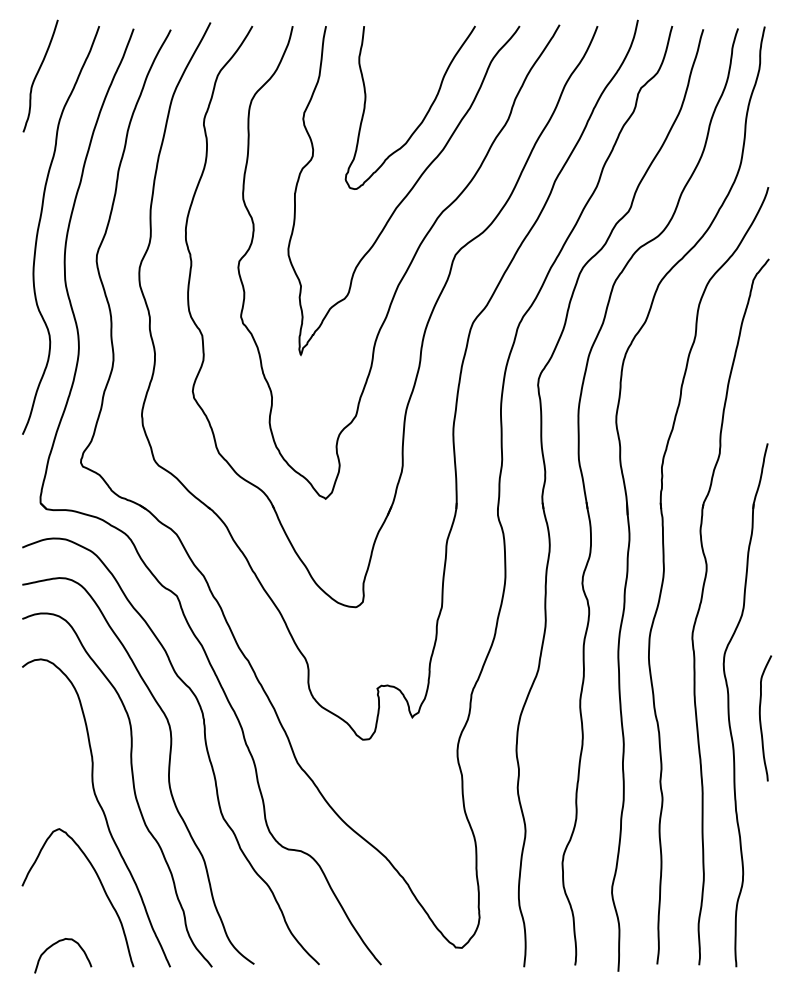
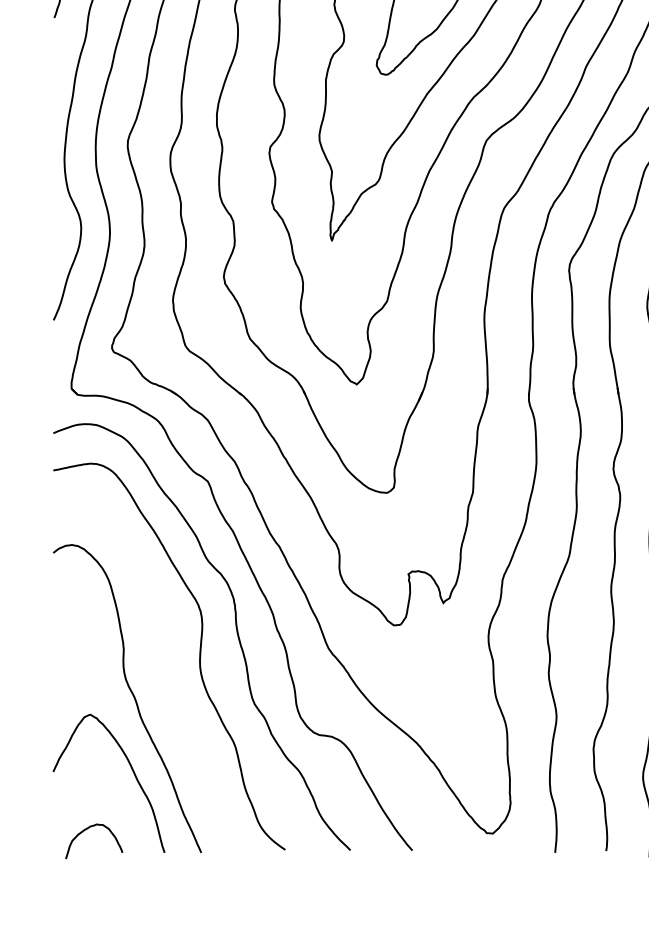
curve: (132, 784) -> (163, 670), removed

